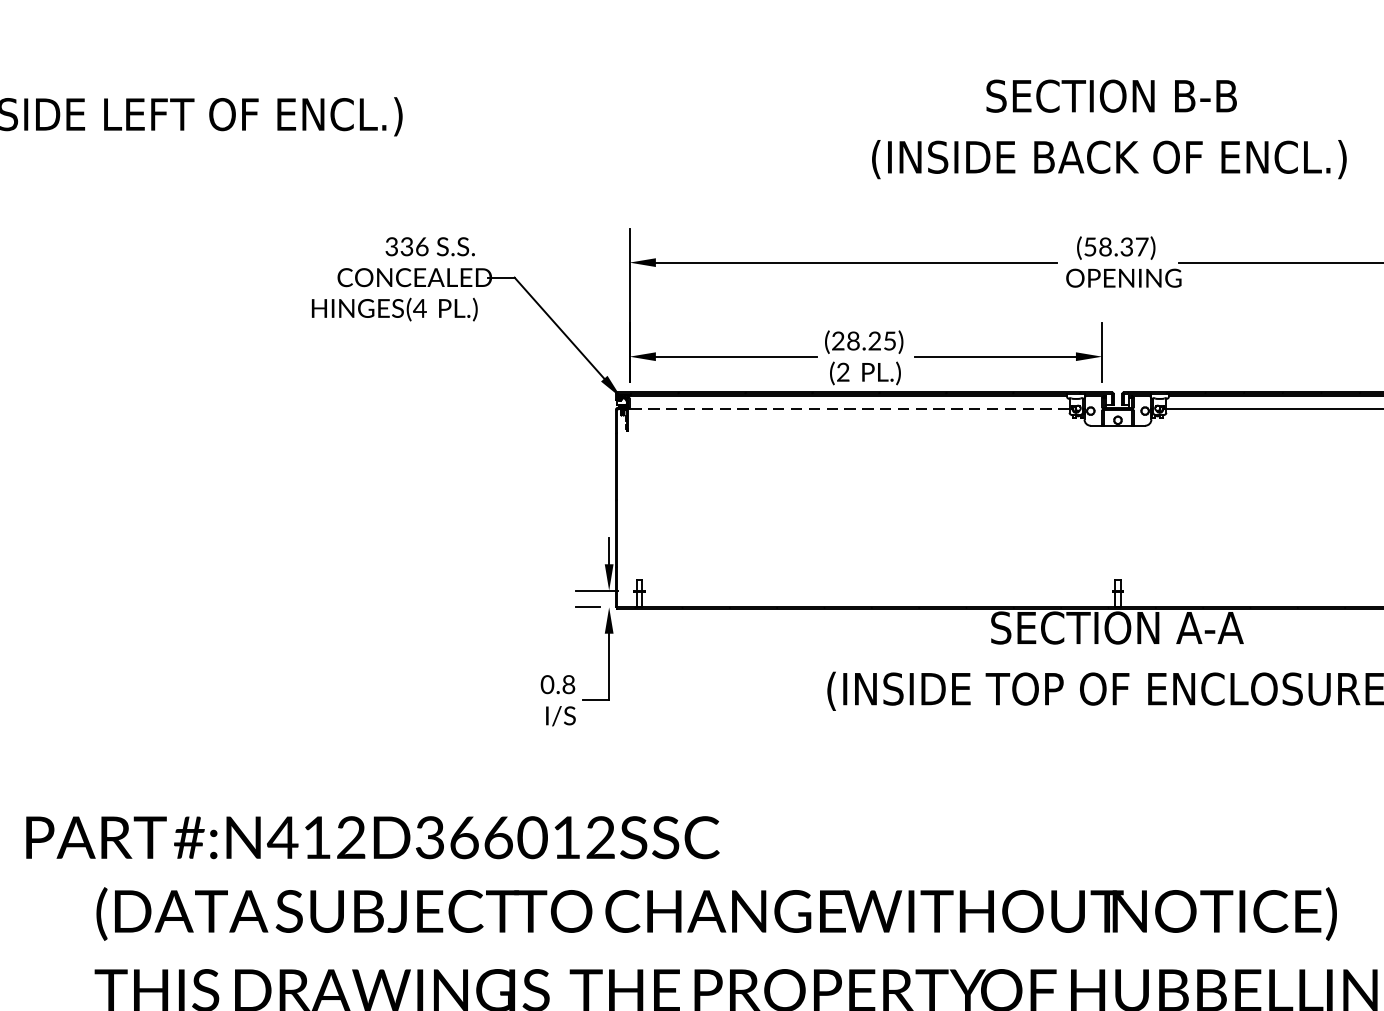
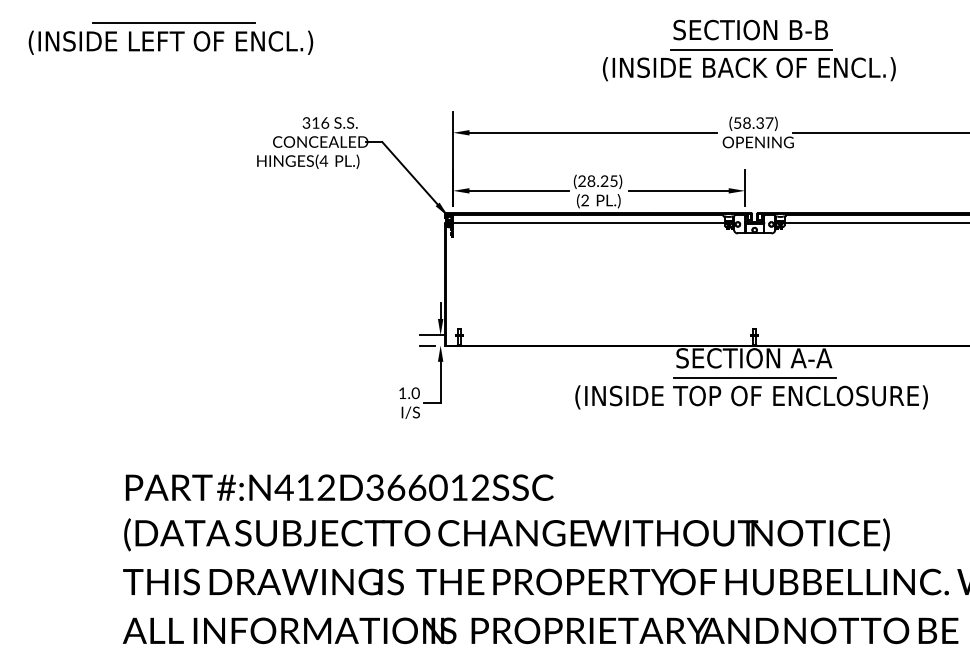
line: (177, 85) -> (174, 23), added
line: (1111, 127) -> (750, 49), added
text: (406, 245) -> (315, 122), 336 -> 316
line: (848, 409) -> (588, 223), dashed -> solid
line: (1117, 659) -> (754, 377), added
text: (557, 683) -> (408, 392), 0.8 -> 1.0
text: (372, 837) -> (339, 487), moved

